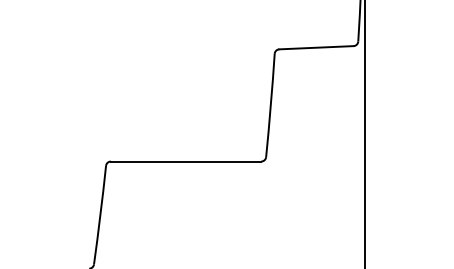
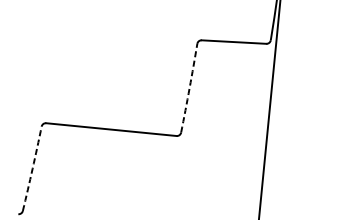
arc: (270, 105) -> (189, 88), solid -> dashed
arc: (100, 215) -> (32, 169), solid -> dashed

